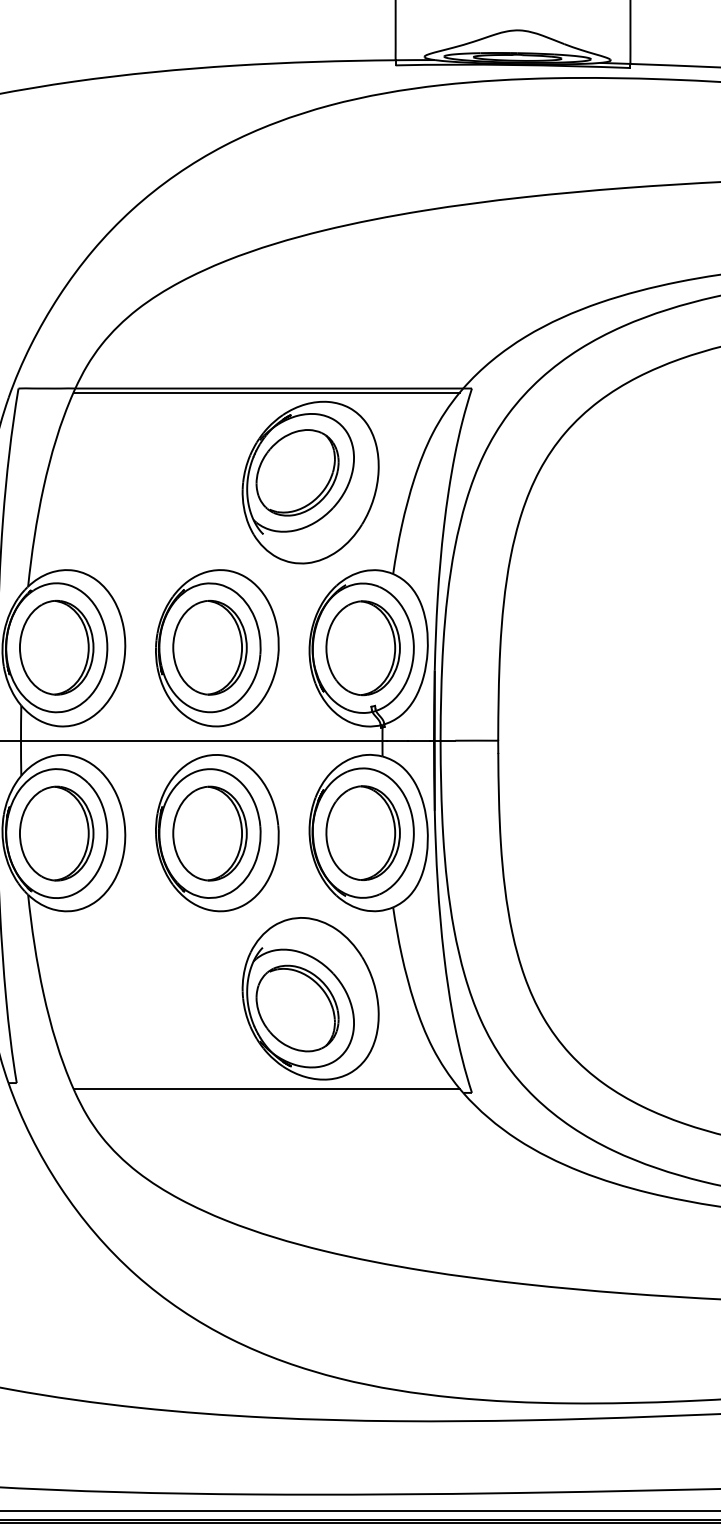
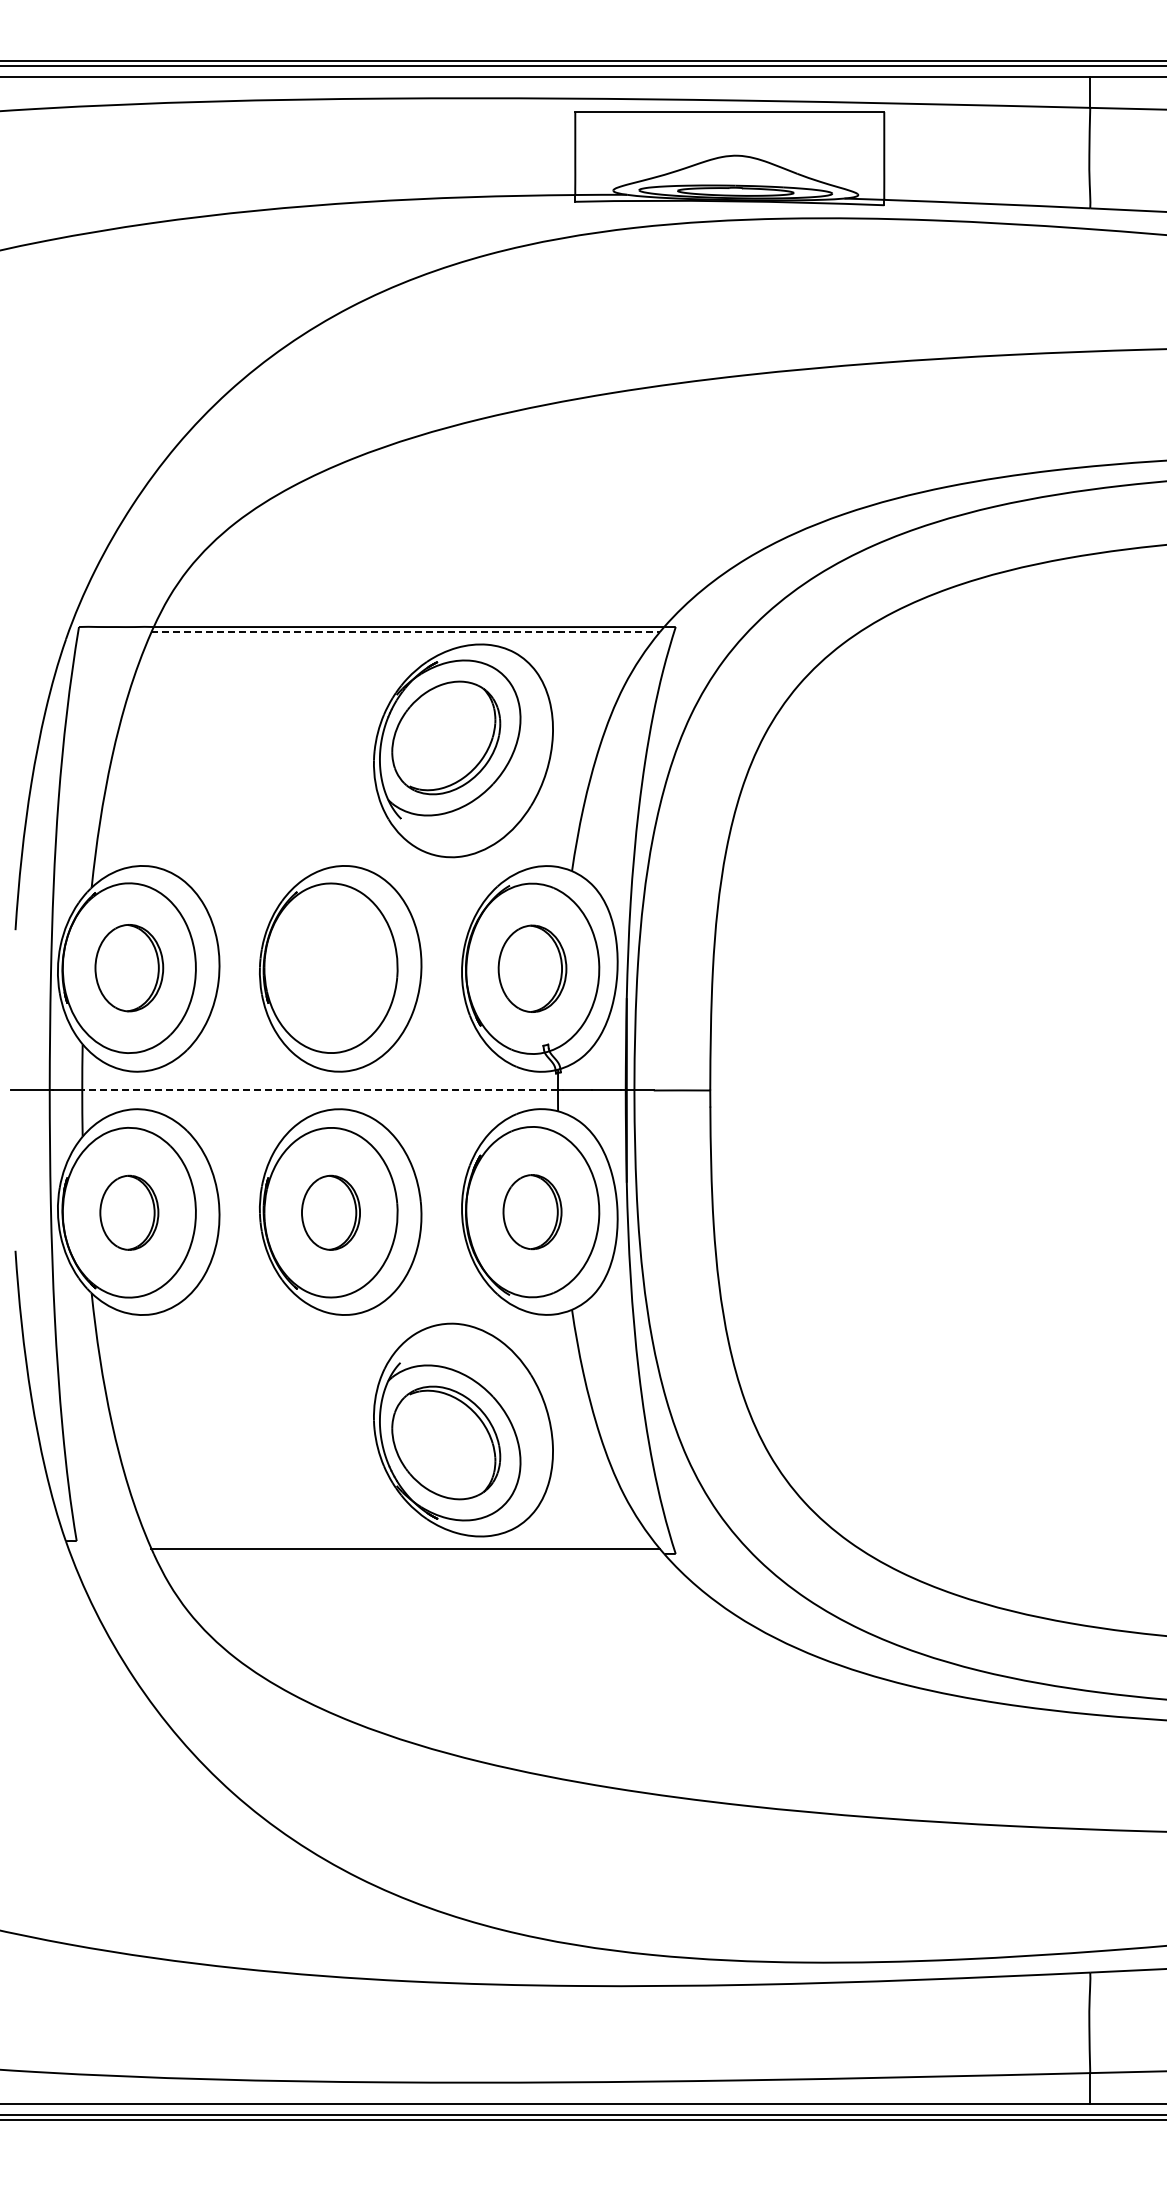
line: (267, 392) -> (406, 632), solid -> dashed
part: (56, 647) -> (129, 967), size x0.7
part: (209, 647) -> (330, 967), removed
part: (363, 648) -> (532, 968), size x0.7
line: (202, 740) -> (320, 1090), solid -> dashed
part: (363, 832) -> (532, 1211), size x0.6
part: (56, 833) -> (129, 1212), size x0.6
part: (209, 833) -> (330, 1212), size x0.6

